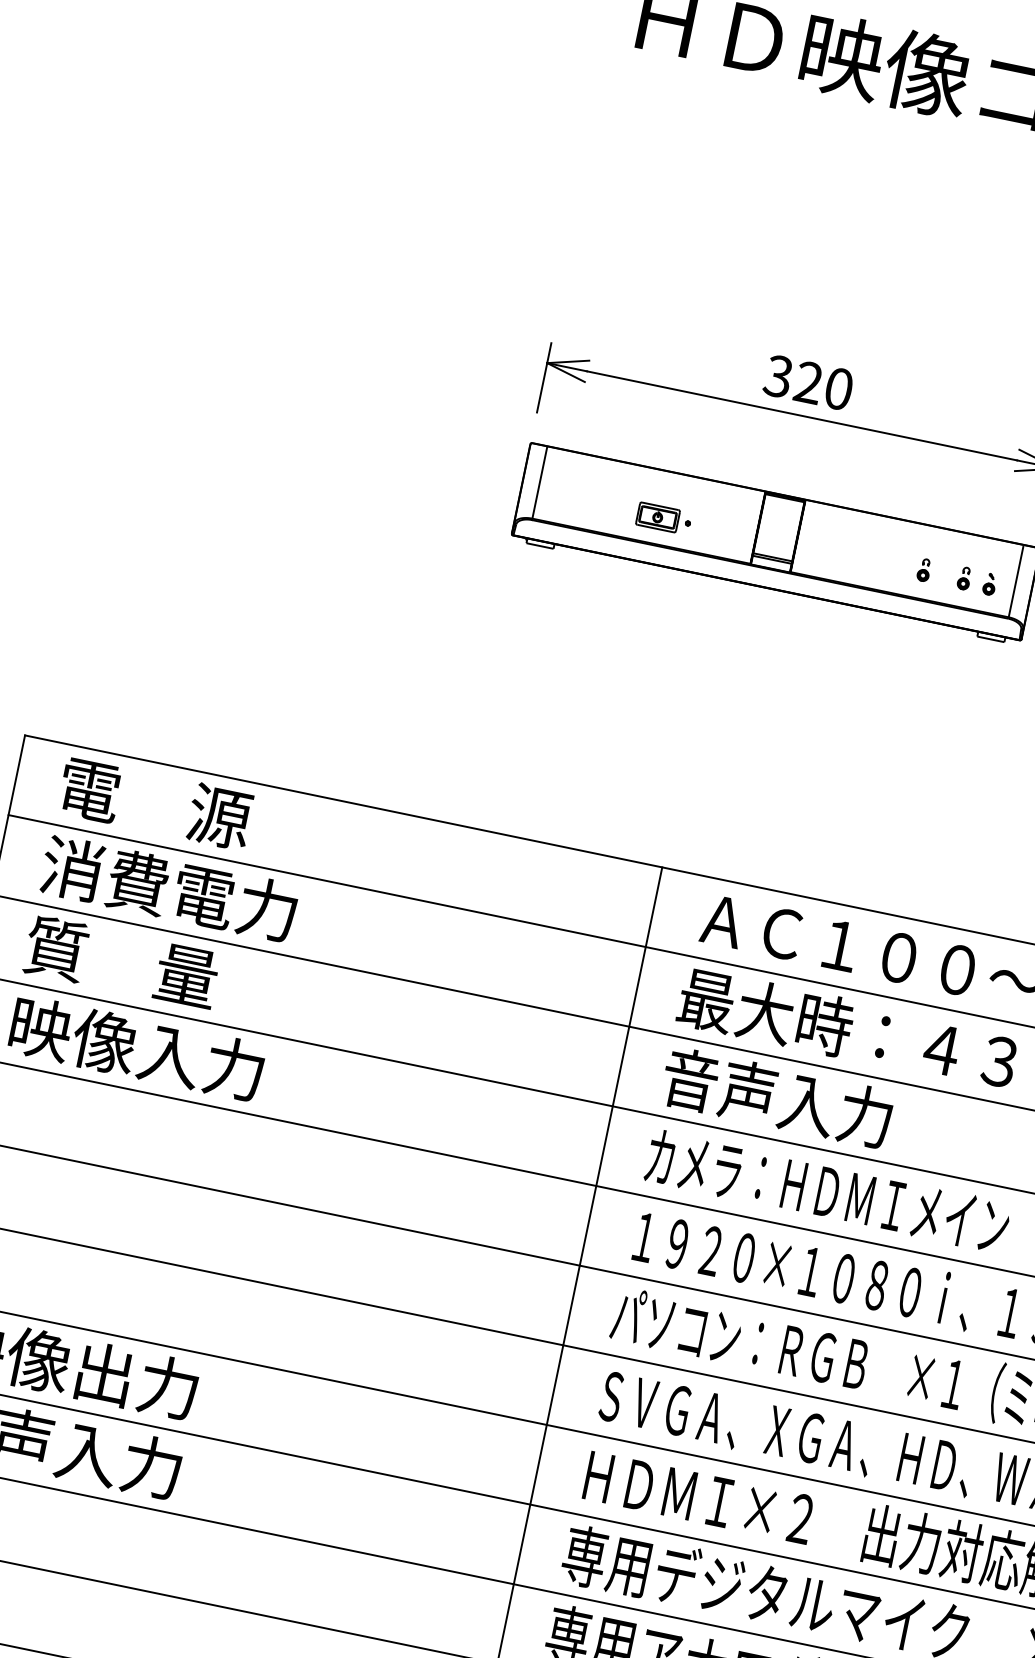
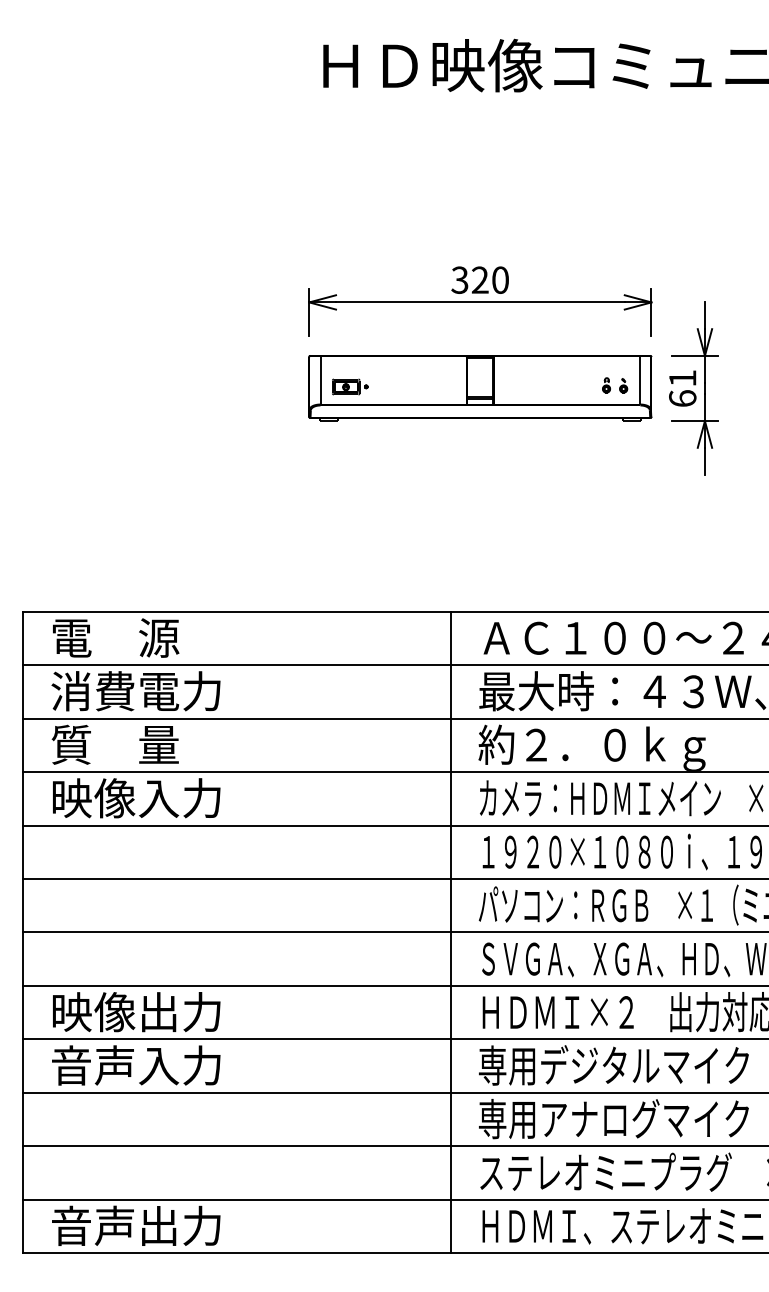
part: (664, 518) -> (350, 386), moved
part: (924, 570) -> (579, 385), removed
text: (830, 1113) -> (591, 747), 音声入力 -> 約２．０ｋｇ

